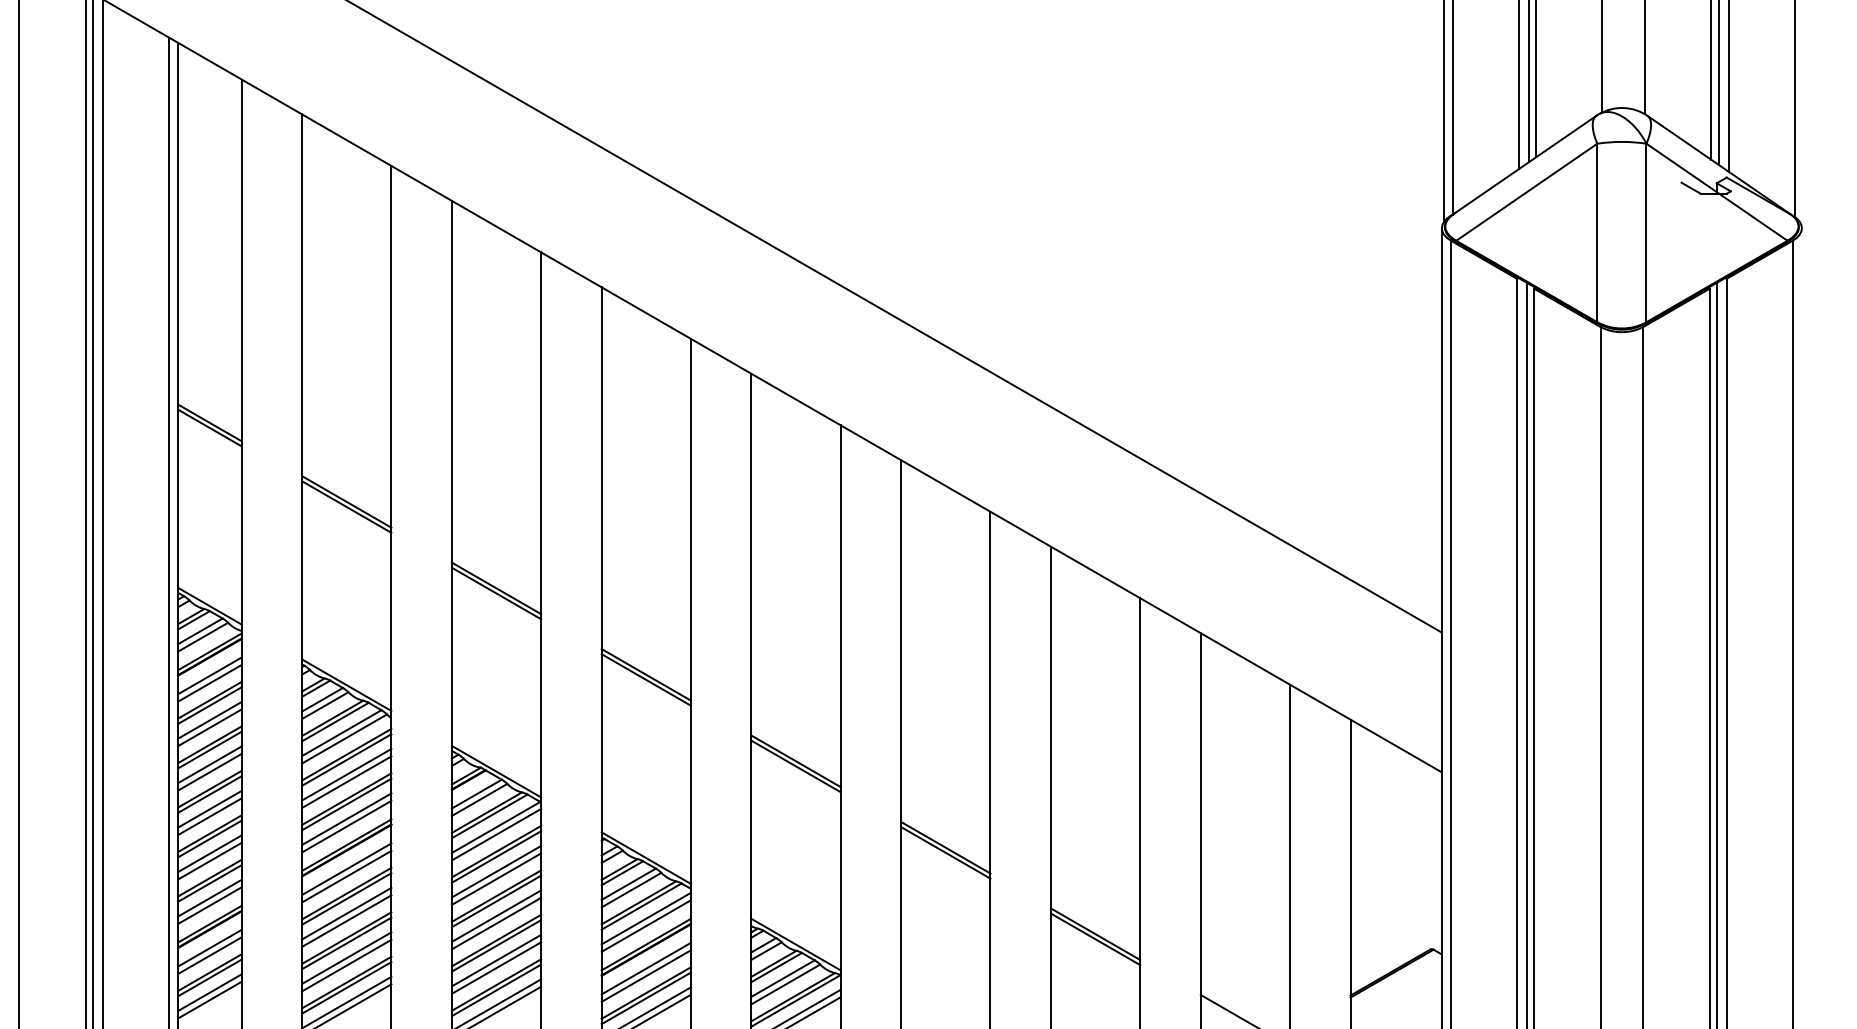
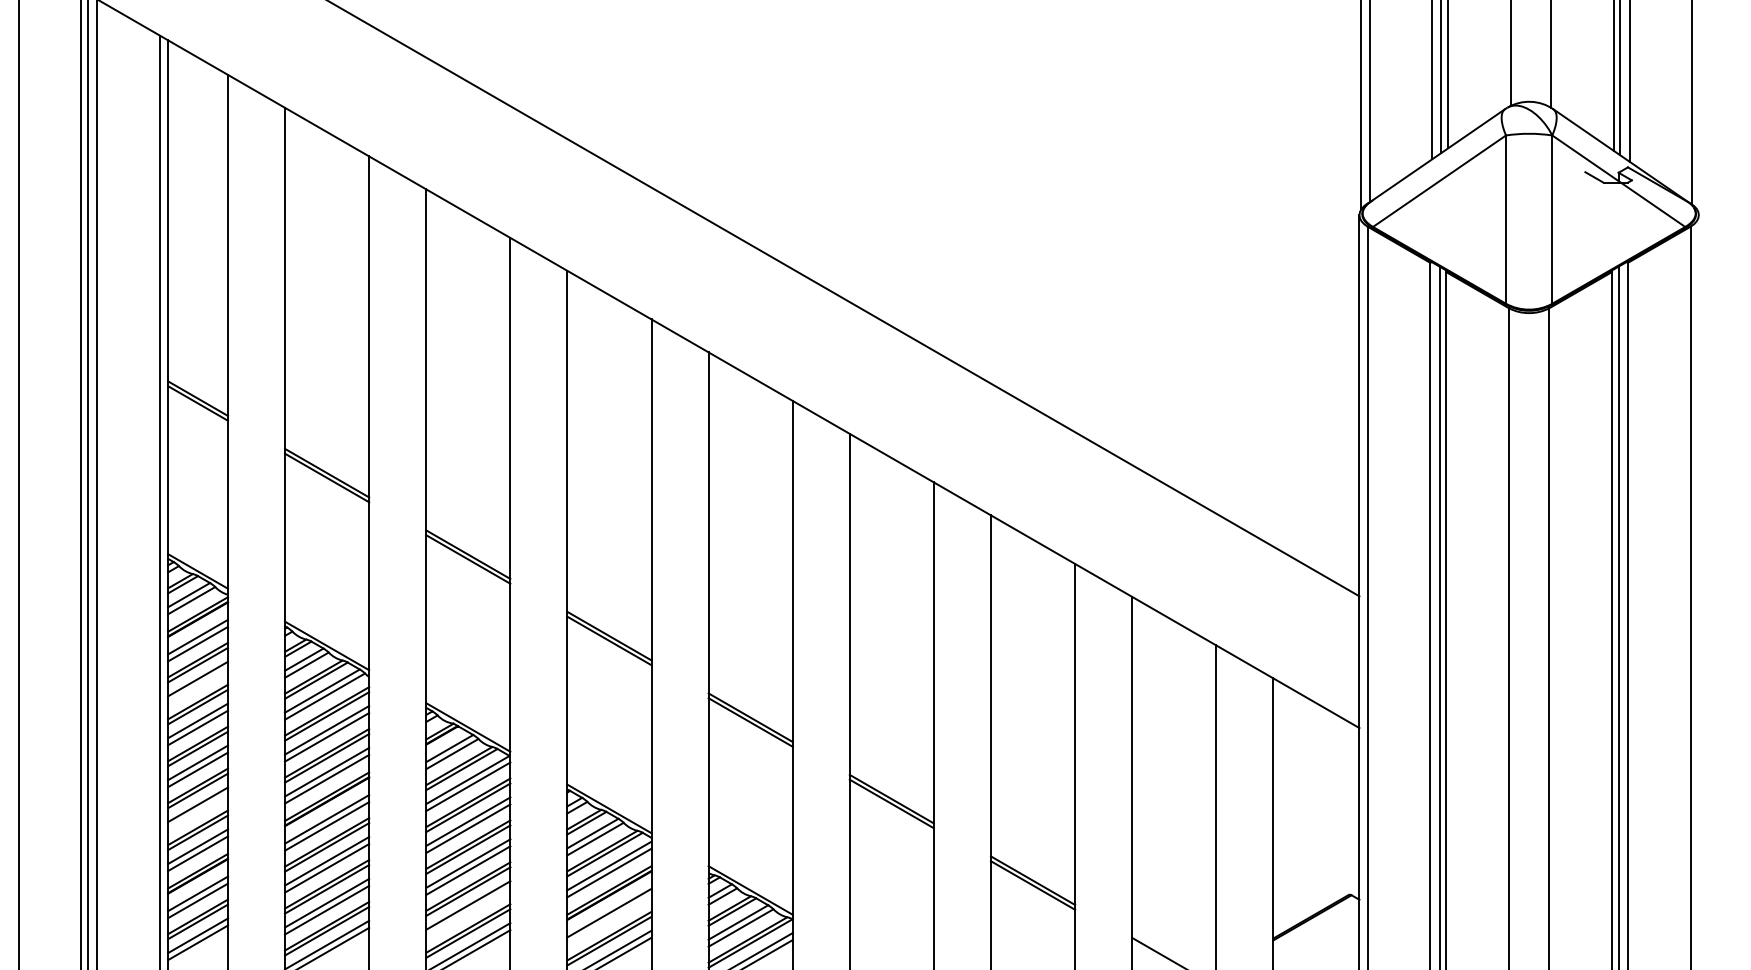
line: (210, 727) -> (198, 685), removed
line: (210, 860) -> (198, 811), removed
line: (496, 967) -> (468, 912), removed
line: (646, 975) -> (609, 919), removed

